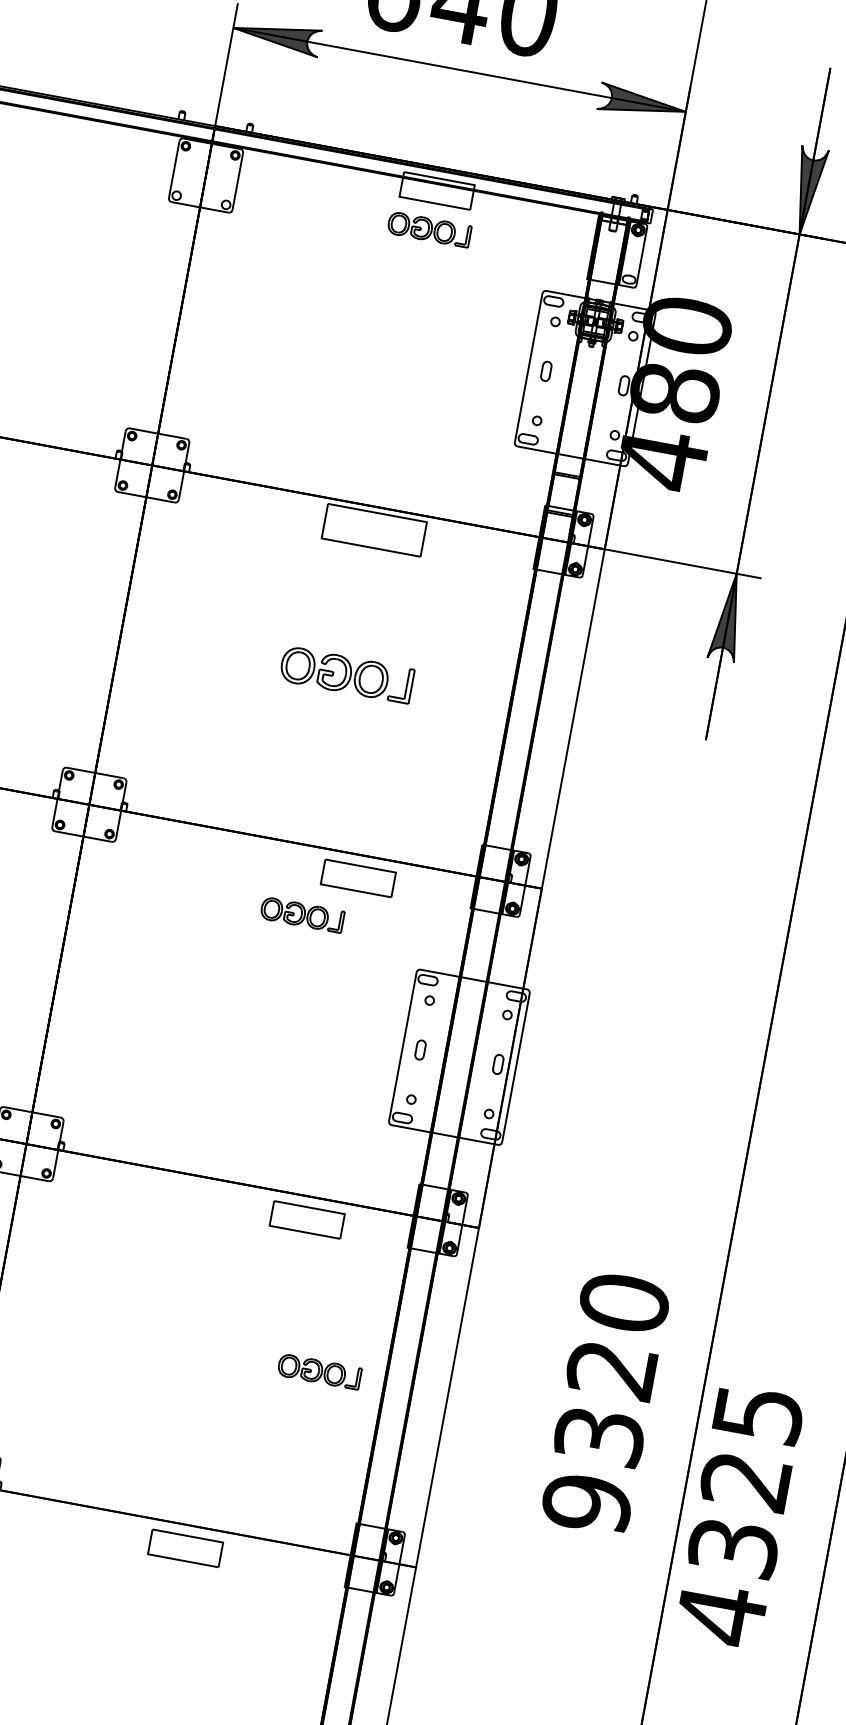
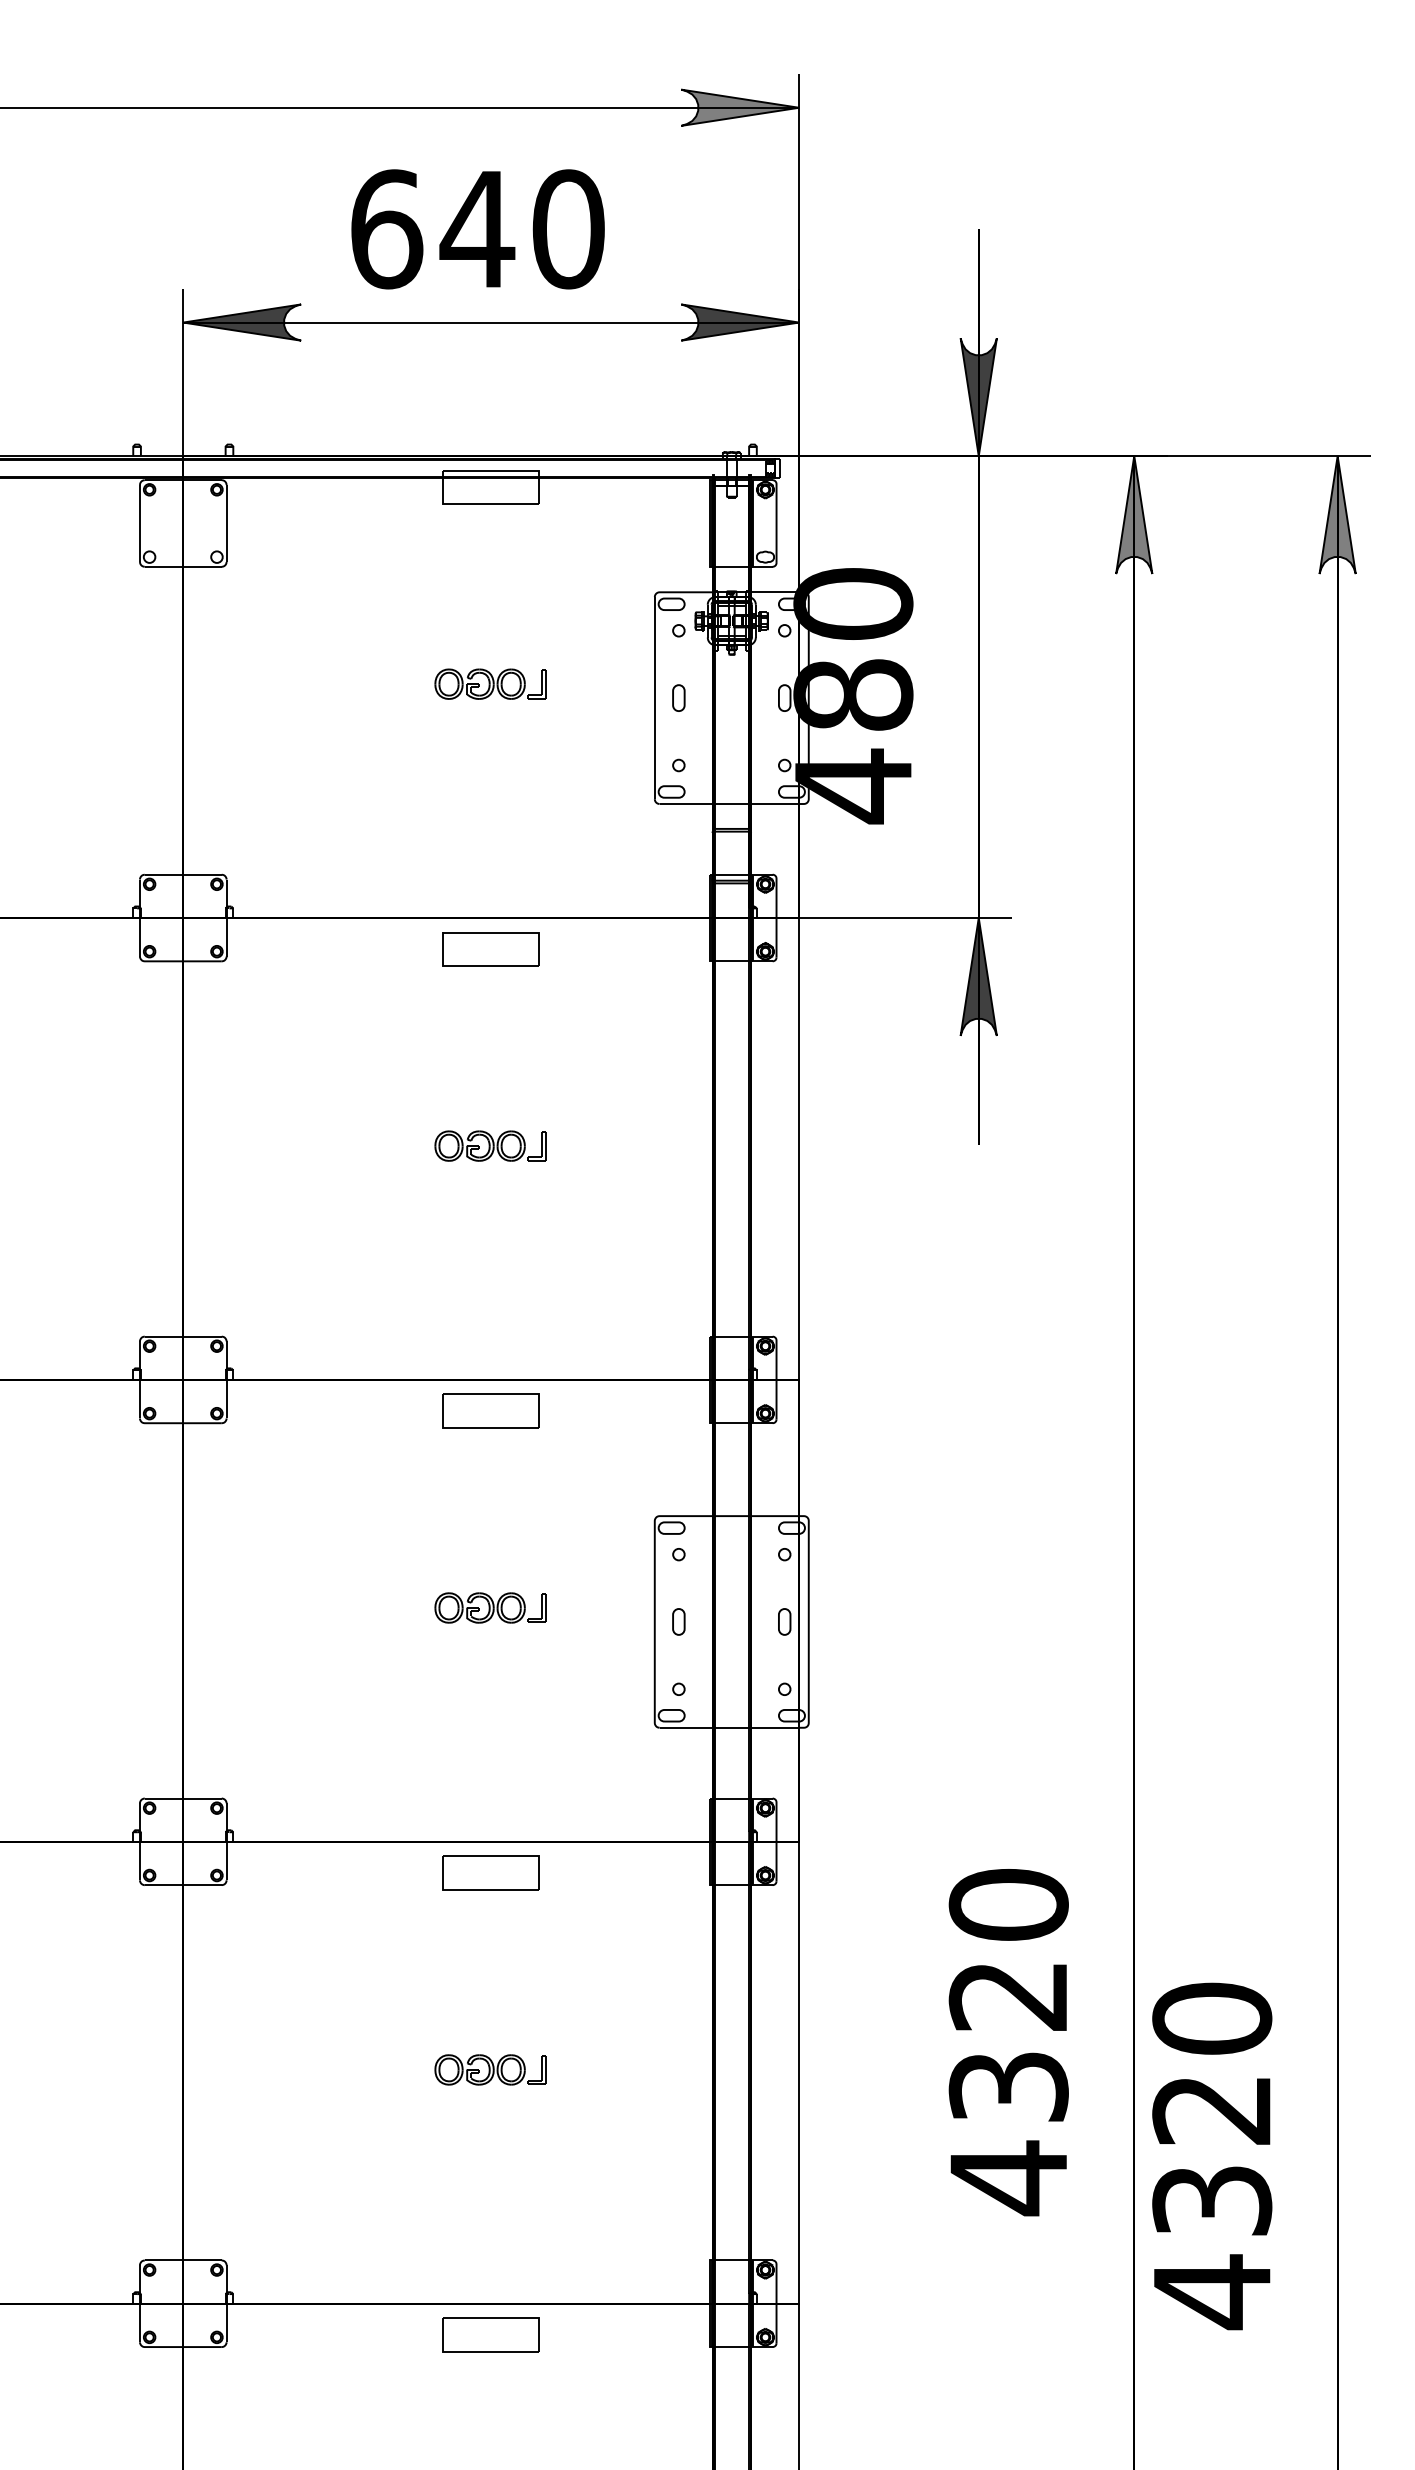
part: (429, 229) -> (490, 683), moved
part: (373, 530) -> (490, 949), size x0.71
part: (347, 674) -> (490, 1145), size x0.62
part: (357, 877) -> (490, 1410), moved
part: (302, 914) -> (490, 1607), moved
part: (306, 1219) -> (490, 1872), moved
part: (319, 1371) -> (490, 2069), moved
text: (758, 1414) -> (1212, 2018), 4325 -> 4320
text: (586, 1503) -> (1008, 2178), 9320 -> 4320

